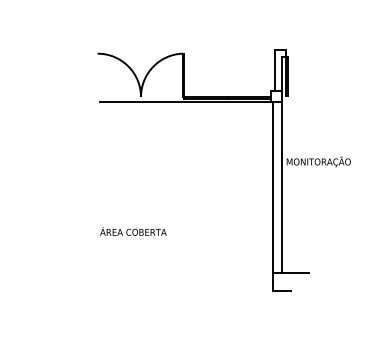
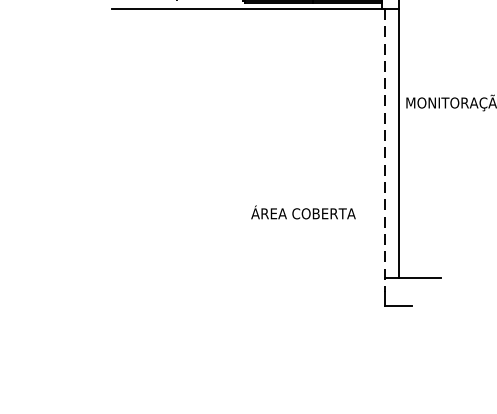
line: (273, 192) -> (385, 151), solid -> dashed
text: (133, 231) -> (303, 212), moved

